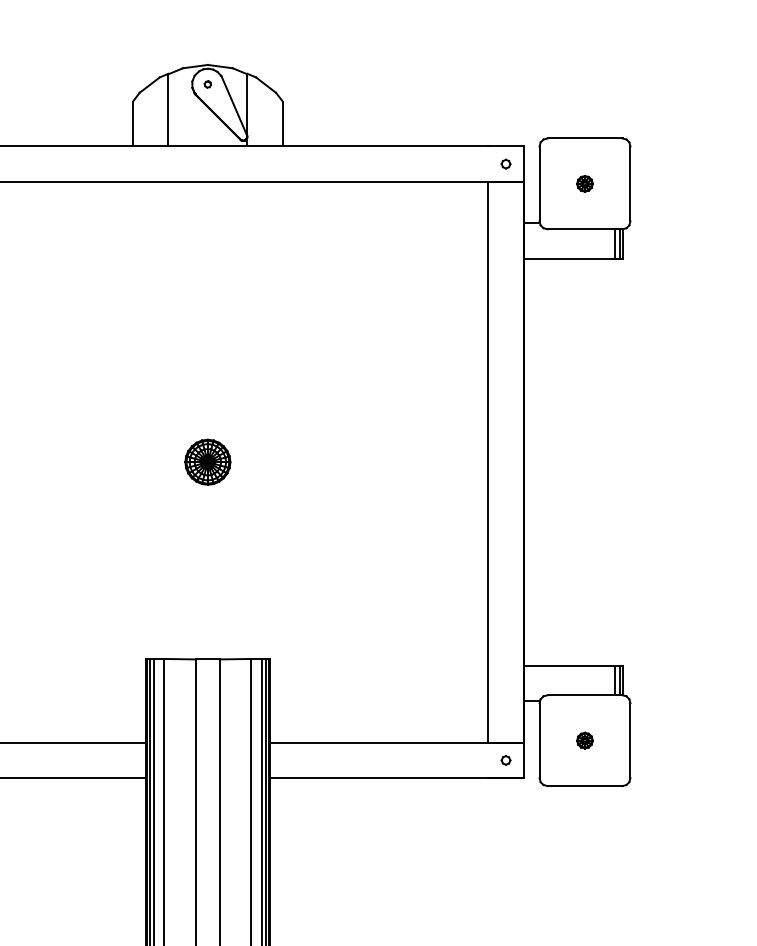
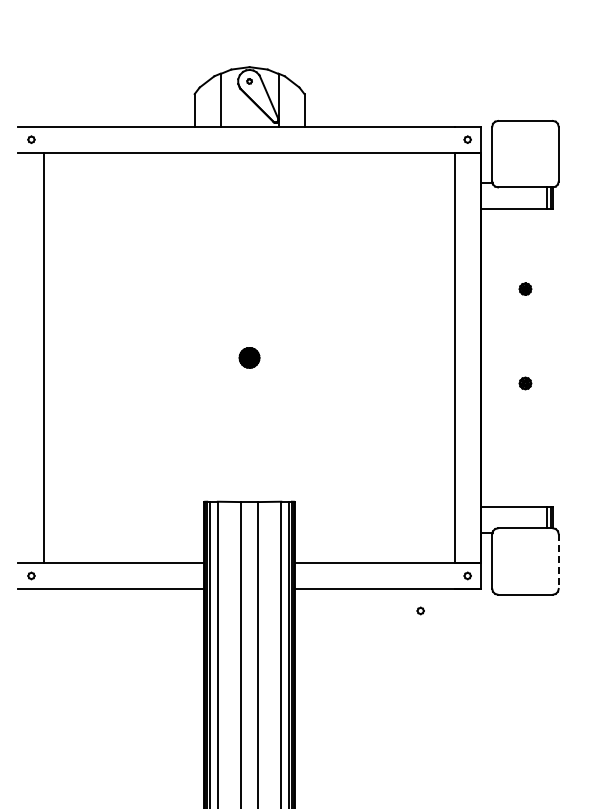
part: (585, 182) -> (525, 288), moved
part: (207, 461) -> (249, 357), size x0.6
part: (585, 740) -> (525, 383), moved
line: (630, 742) -> (558, 562), solid -> dashed
part: (441, 807) -> (420, 610), added

